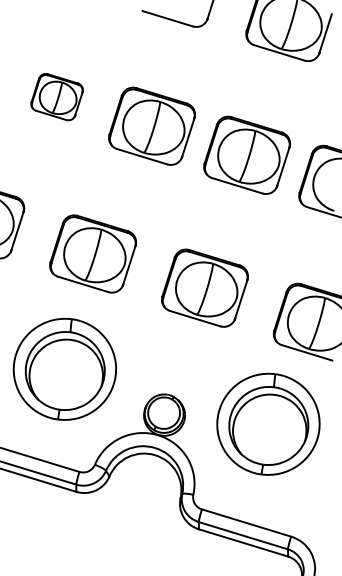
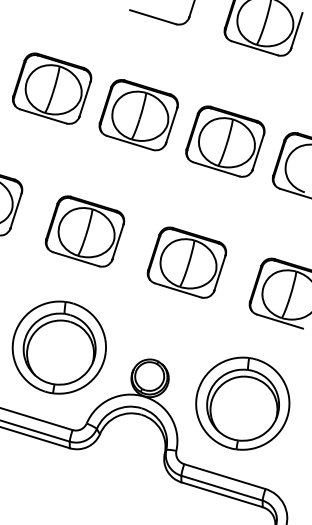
part: (57, 97) -> (52, 88), size x1.67
part: (63, 369) -> (58, 347), moved
part: (268, 424) -> (242, 403), moved

